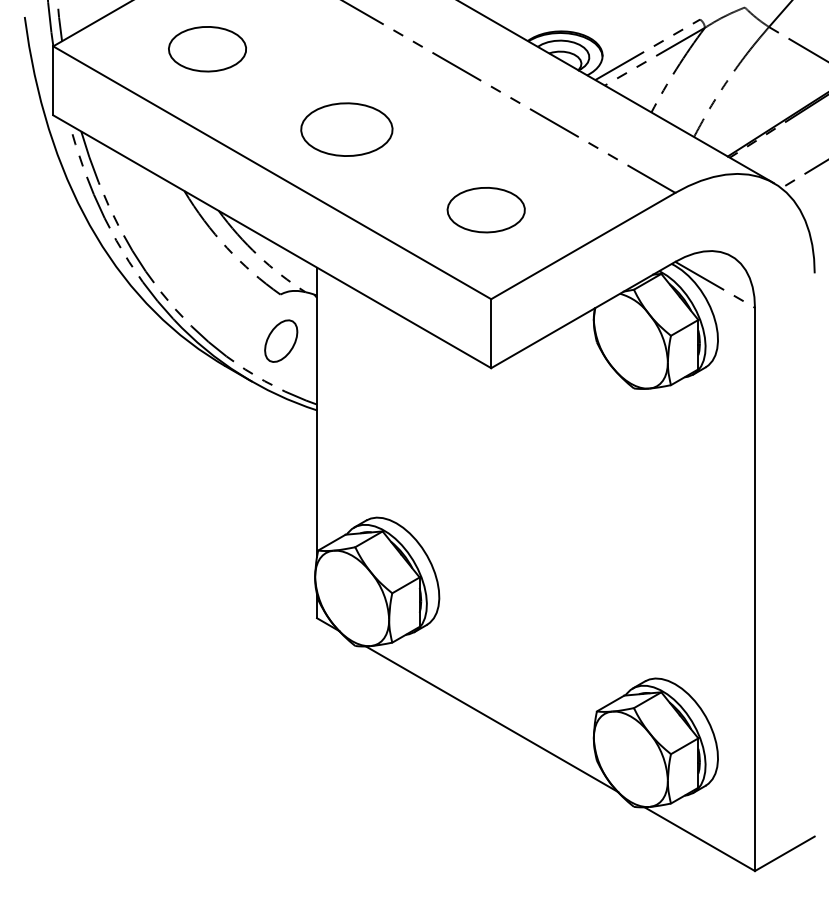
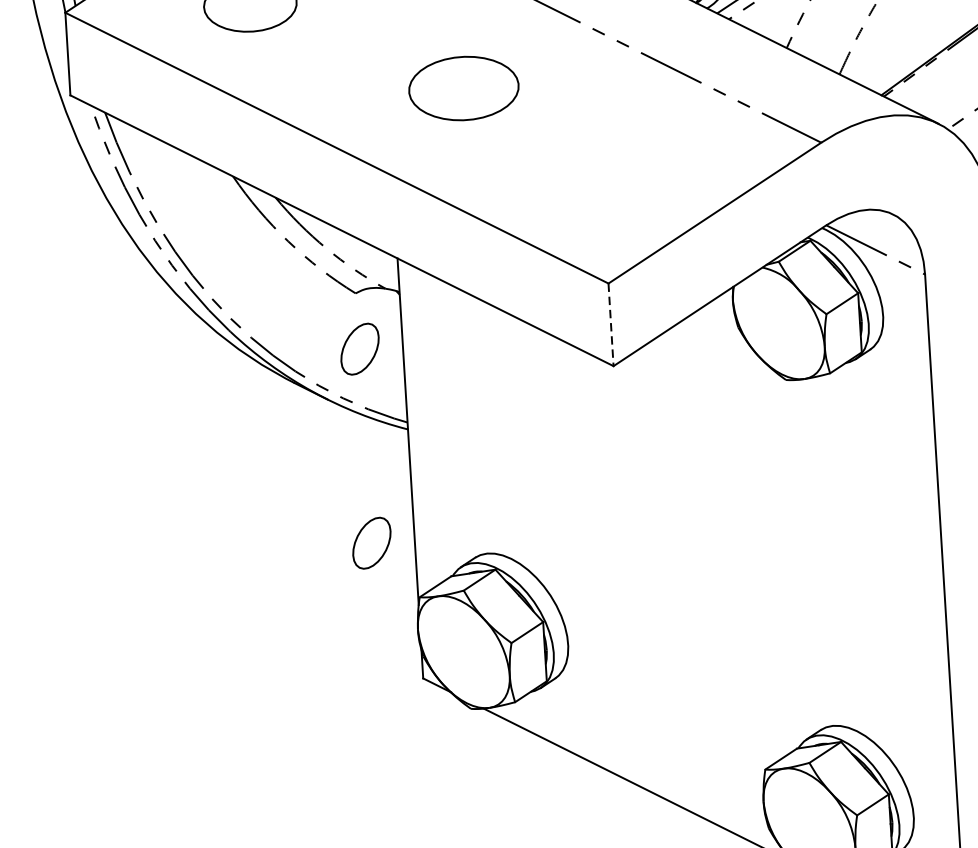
part: (346, 129) -> (463, 88), moved
part: (485, 210) -> (595, 177), removed
line: (491, 334) -> (611, 325), solid -> dashed
part: (281, 502) -> (372, 542), added

